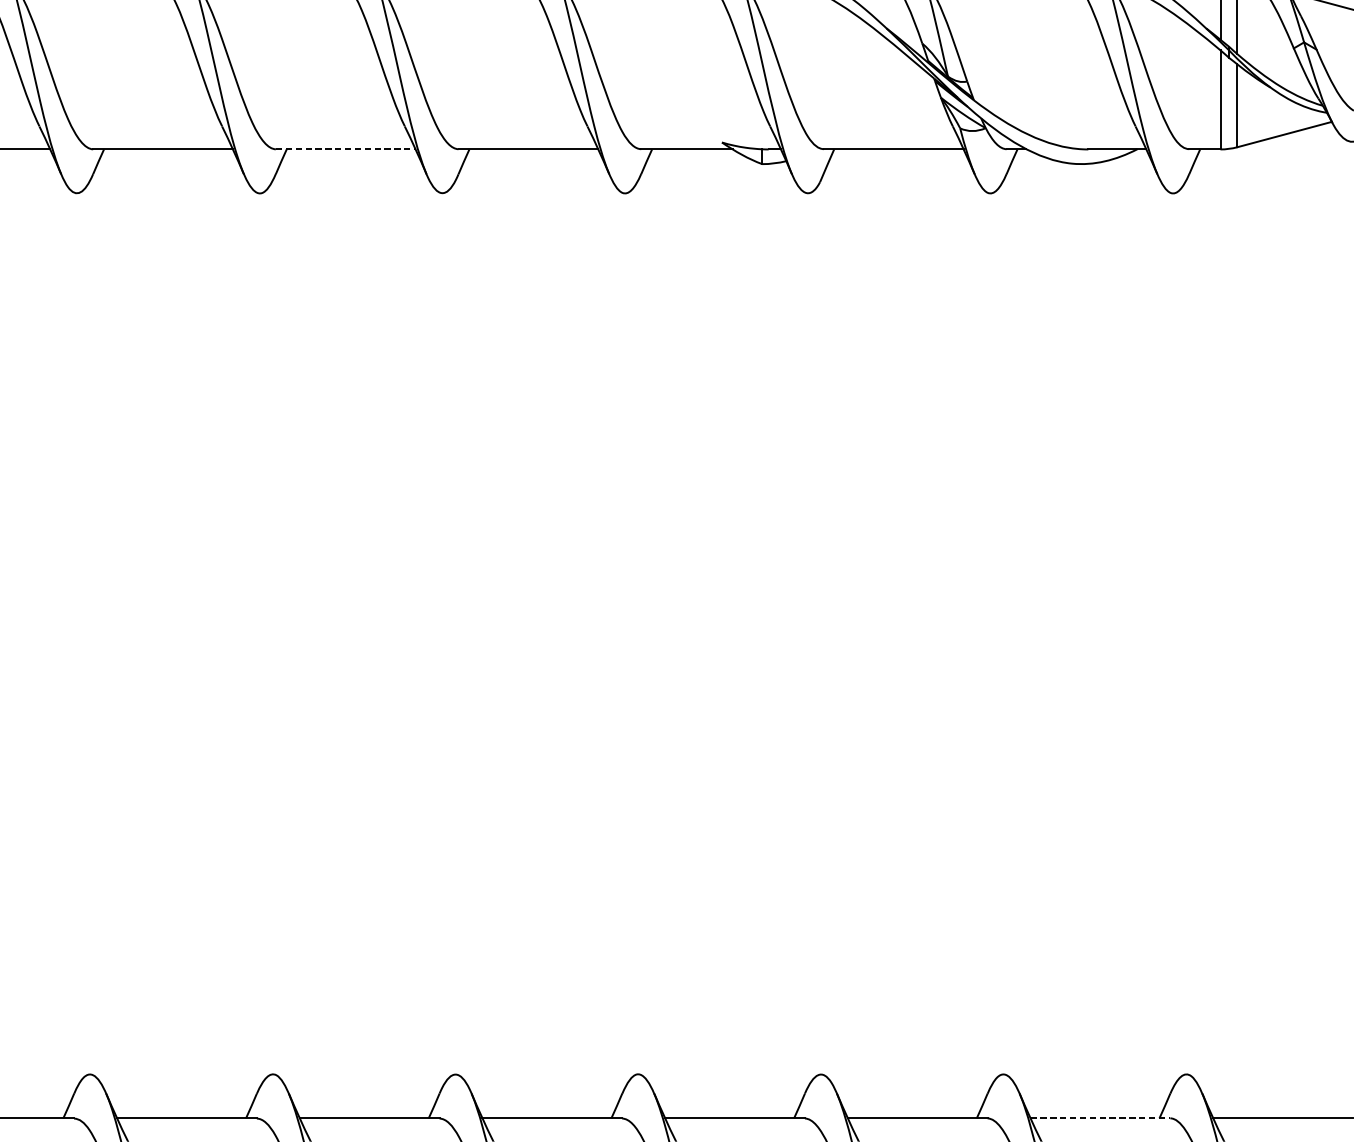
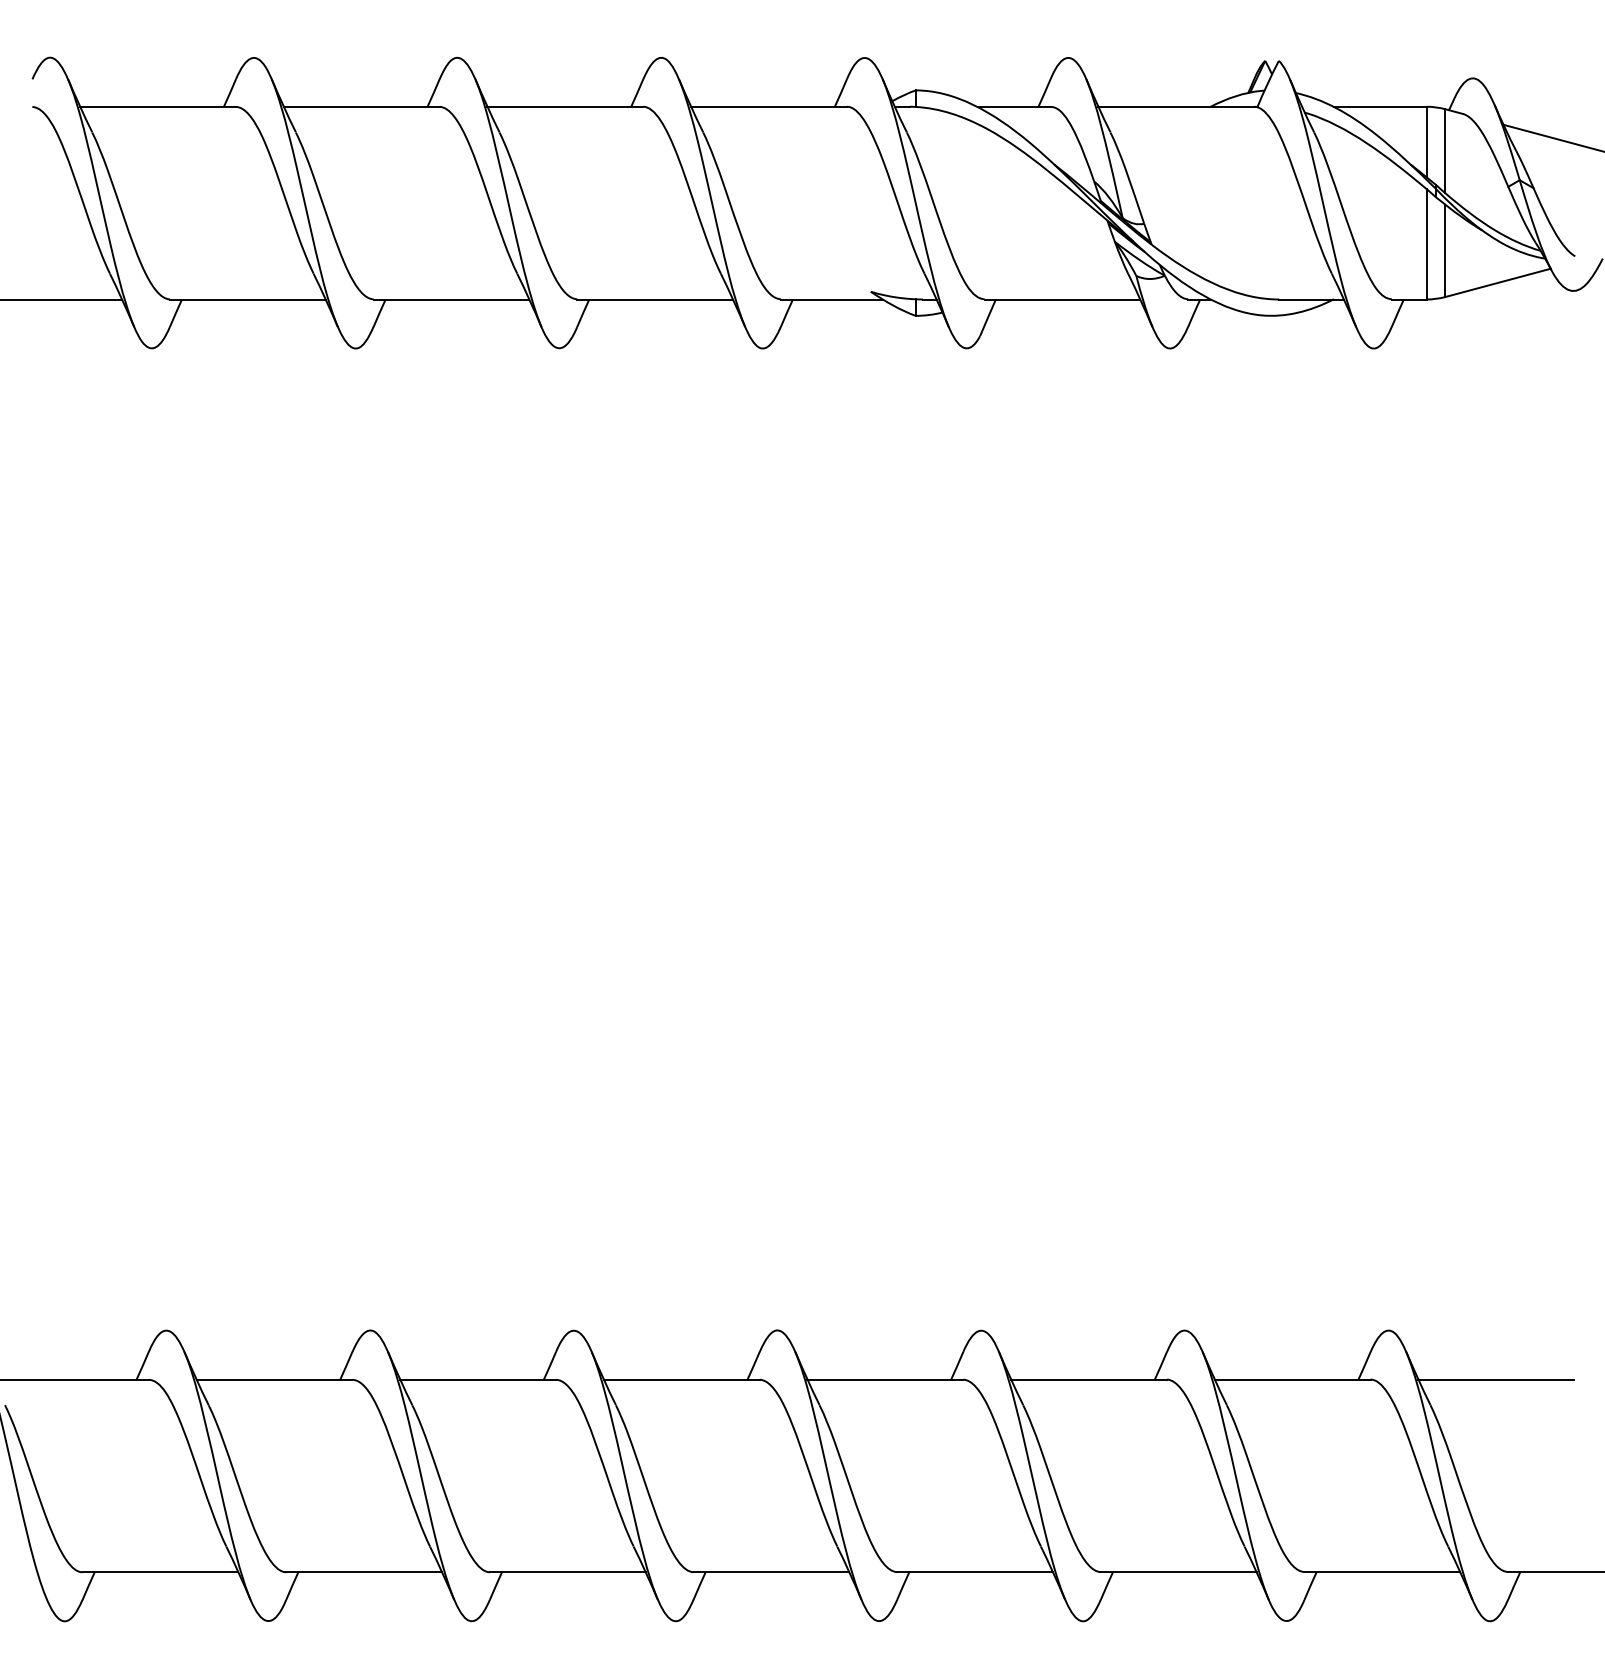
line: (345, 149) -> (451, 299), dashed -> solid
line: (1100, 1118) -> (1292, 1379), dashed -> solid

